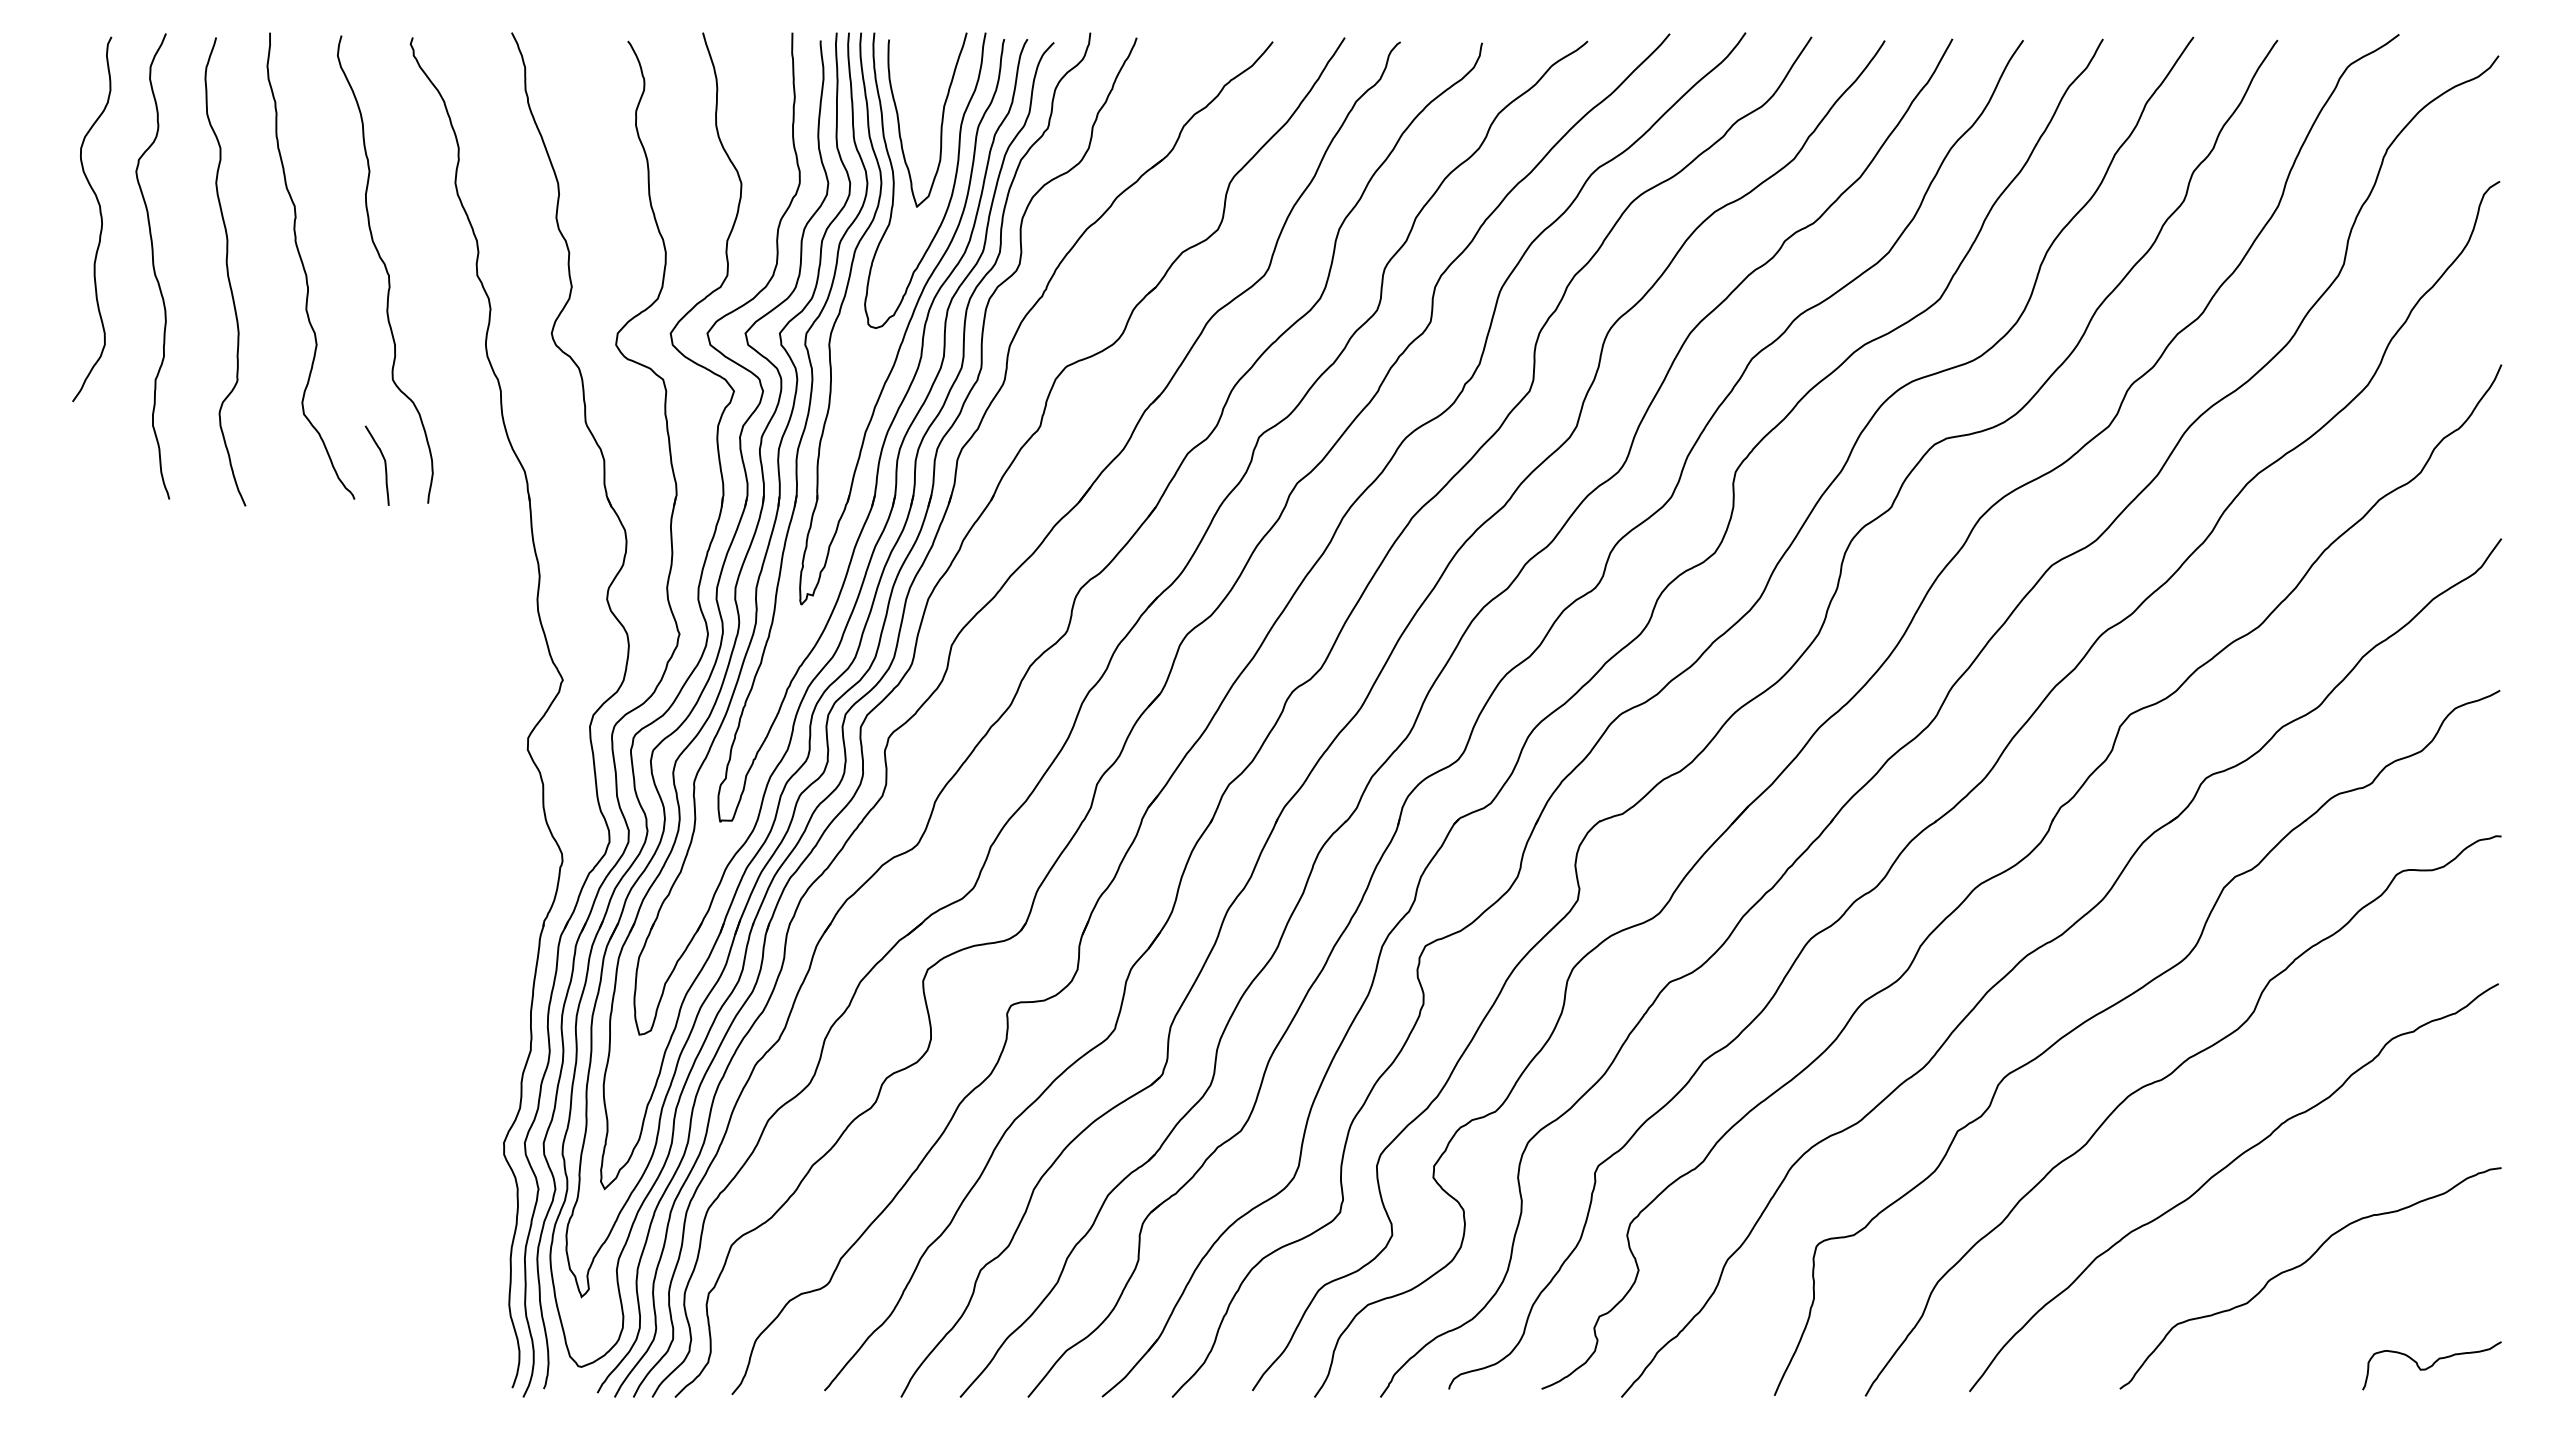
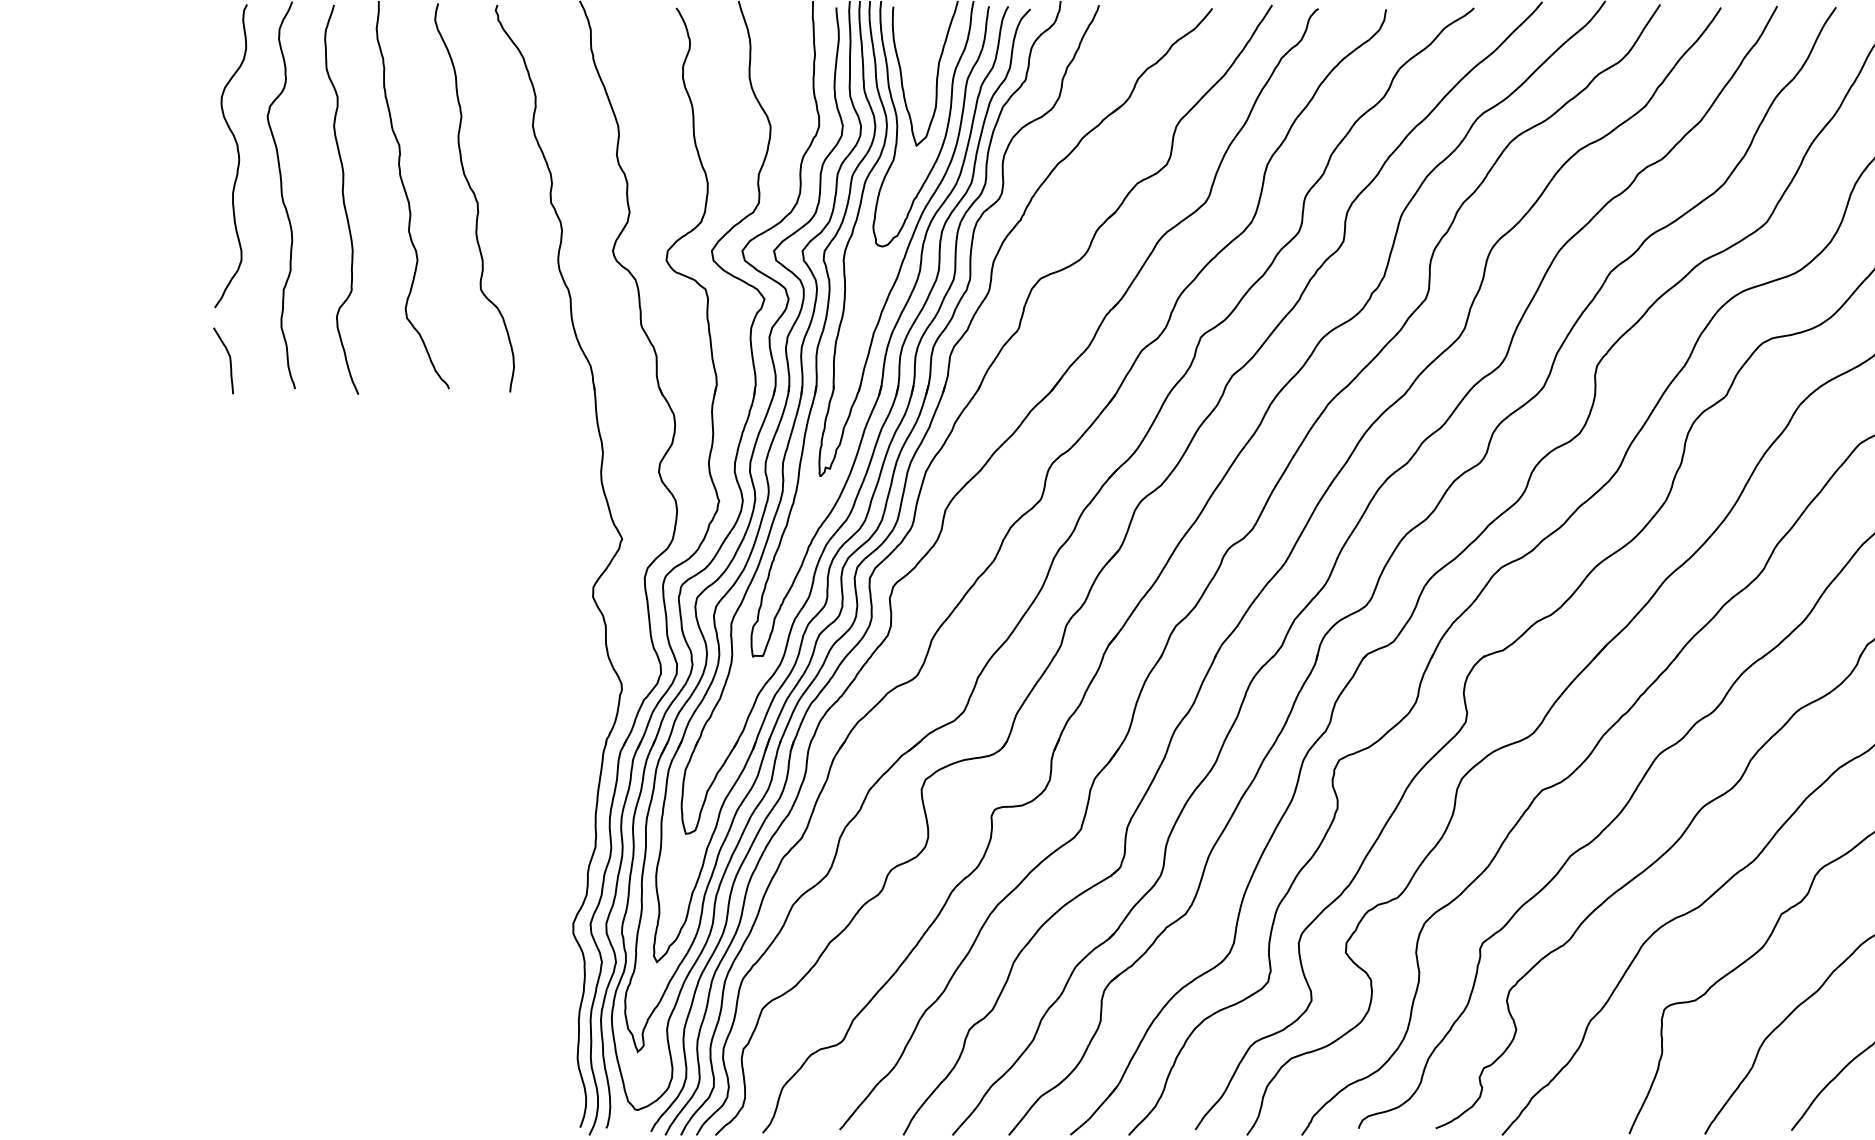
curve: (384, 465) -> (229, 360), moved

